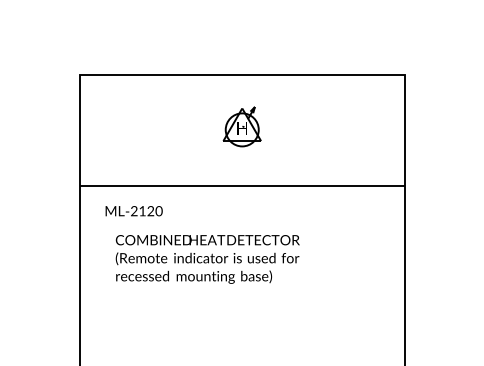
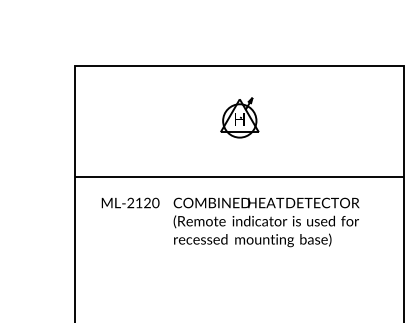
text: (207, 259) -> (266, 222), moved

